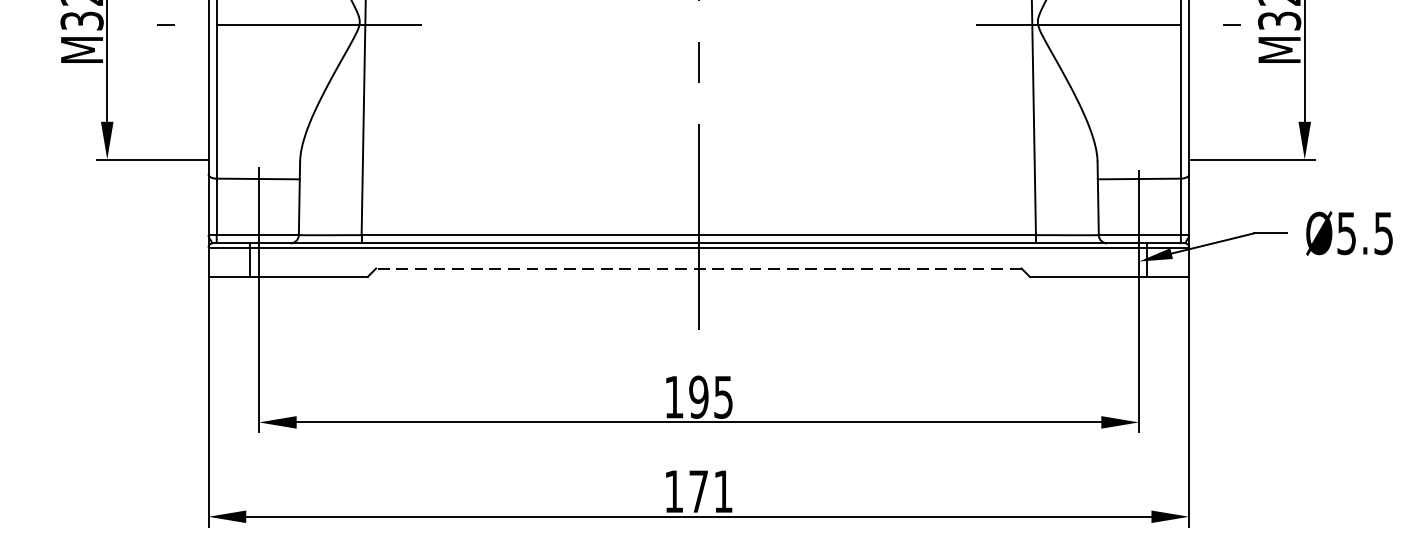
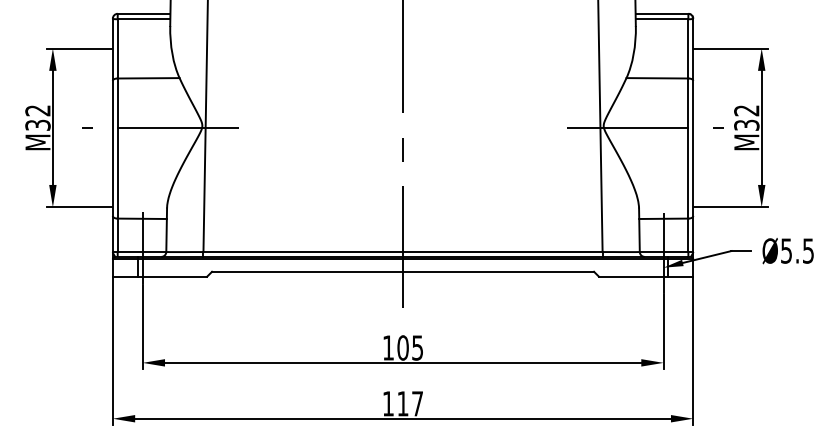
line: (697, 268) -> (402, 271), dashed -> solid
text: (697, 396) -> (402, 347), 195 -> 105
text: (709, 491) -> (409, 403), 171 -> 117

